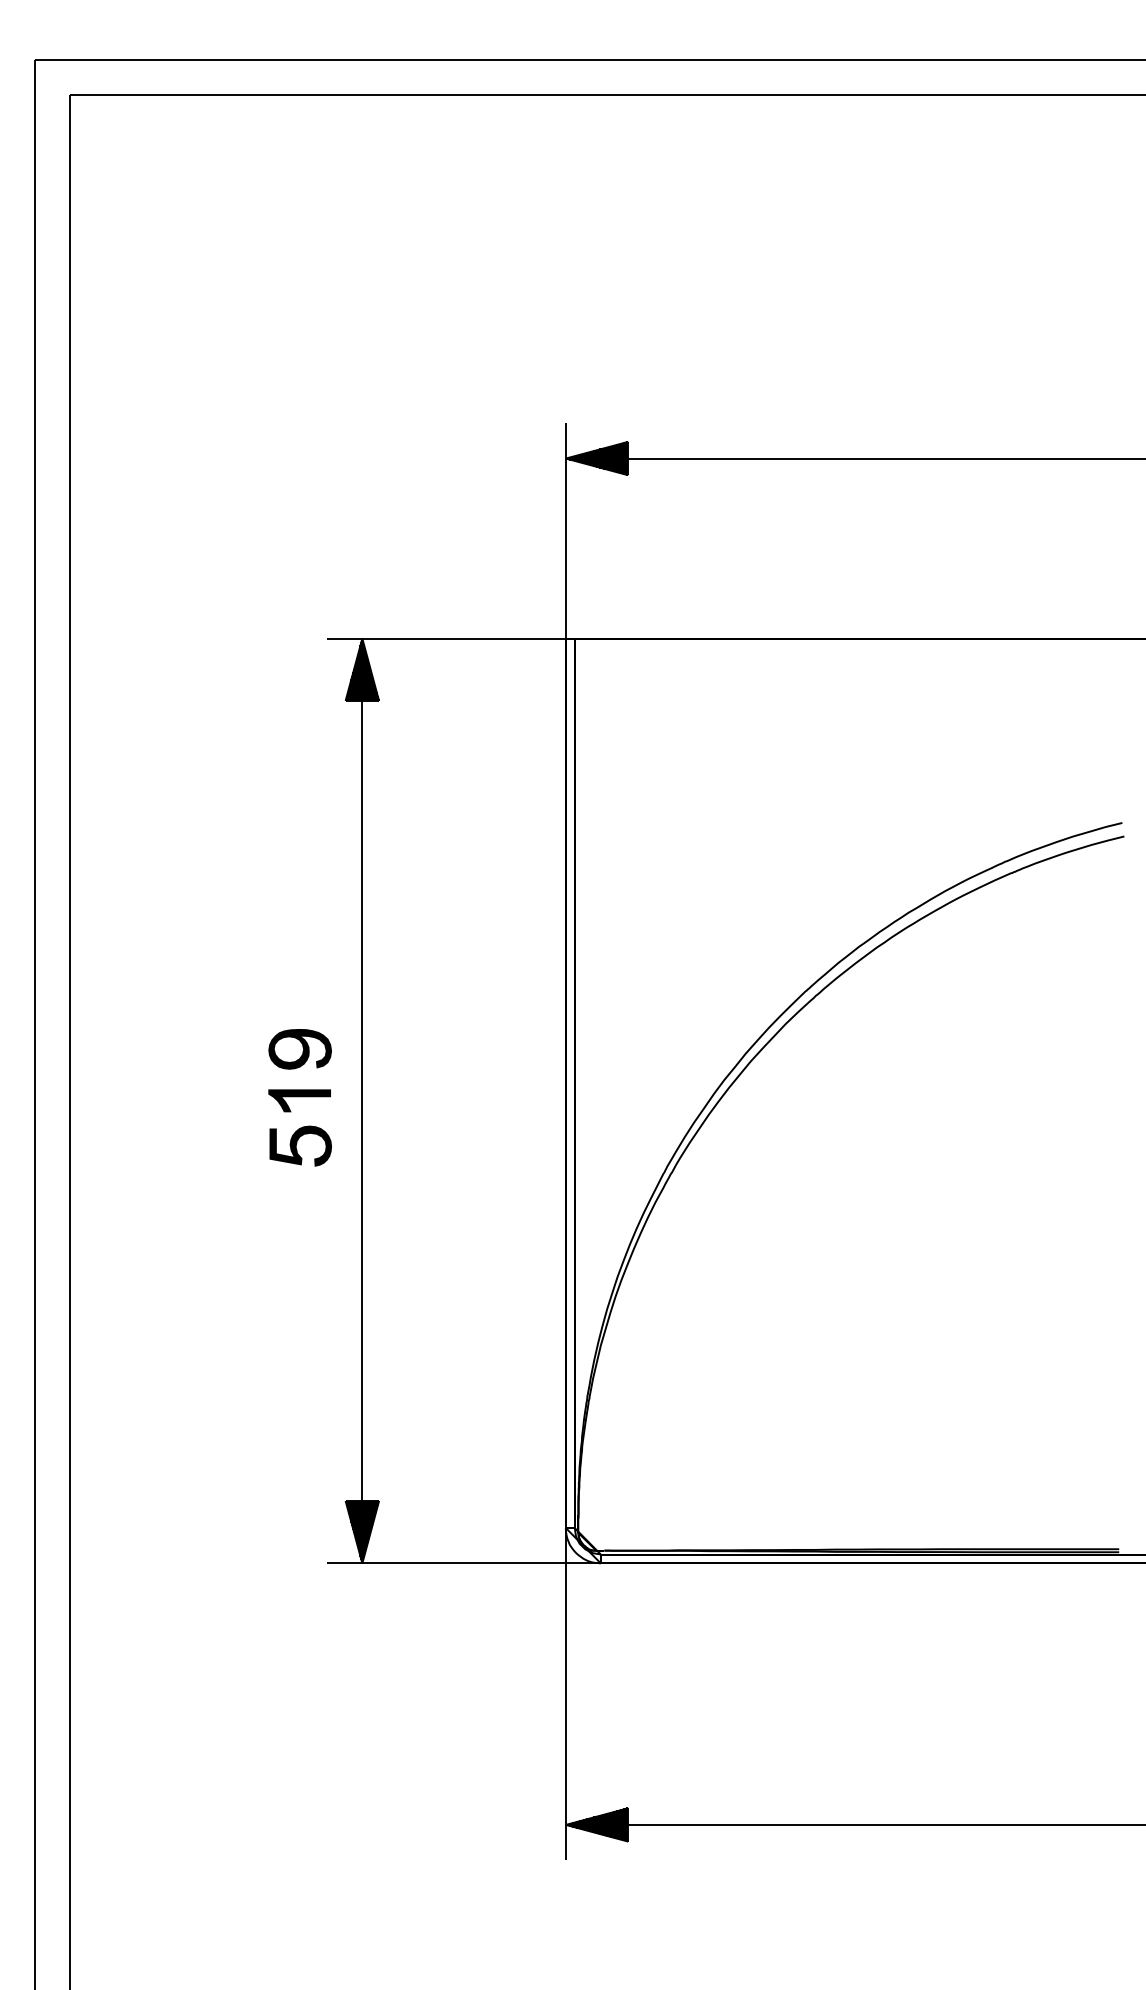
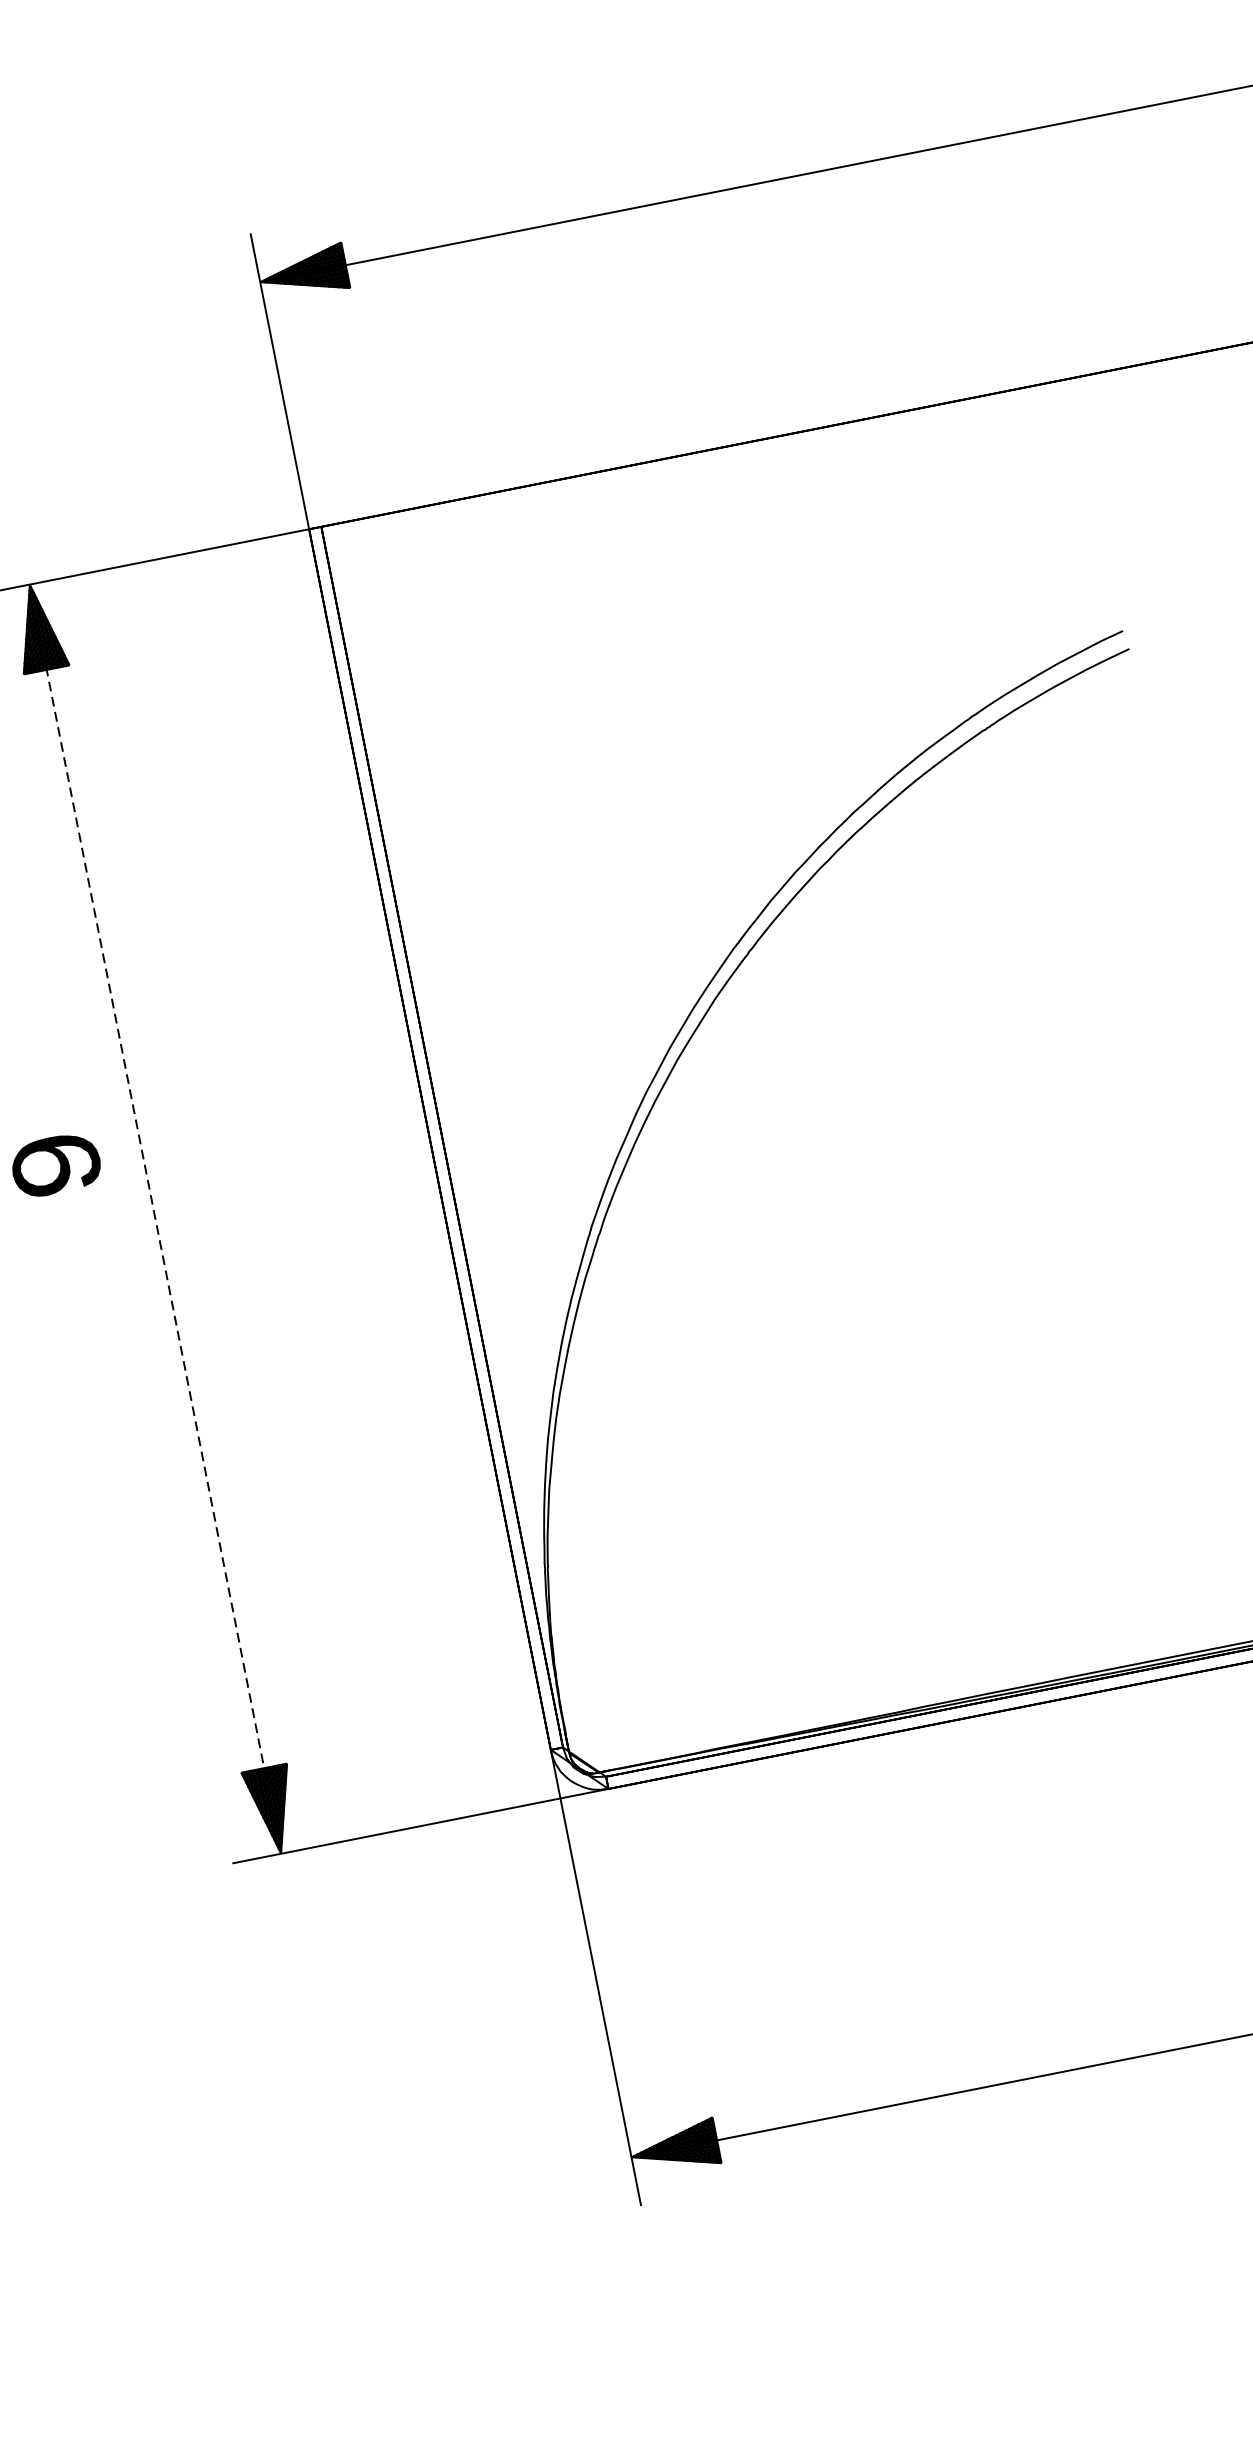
part: (299, 1100) -> (69, 1235), removed
line: (362, 1100) -> (155, 1218), solid -> dashed
part: (300, 1145) -> (82, 1297), removed

